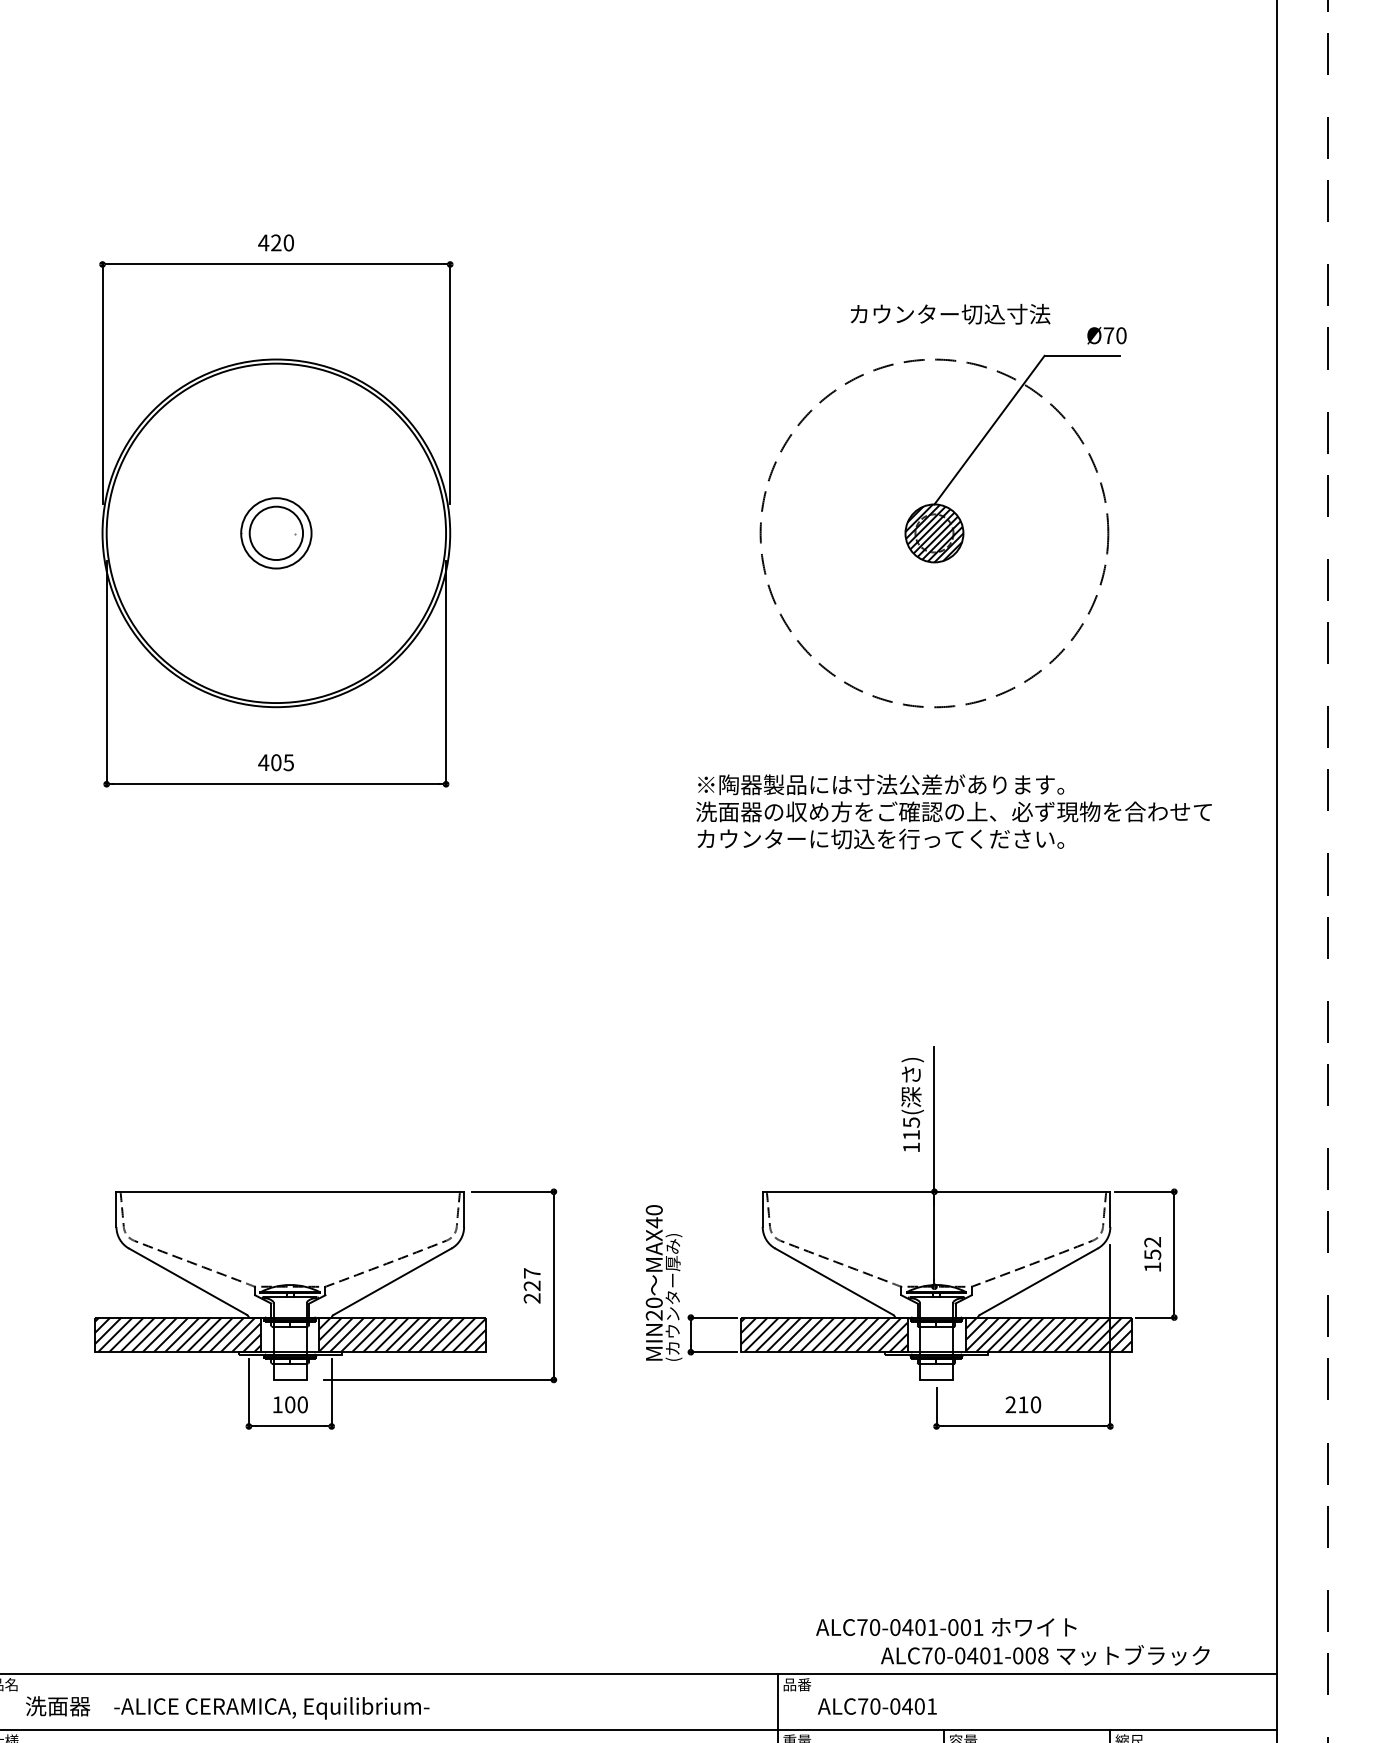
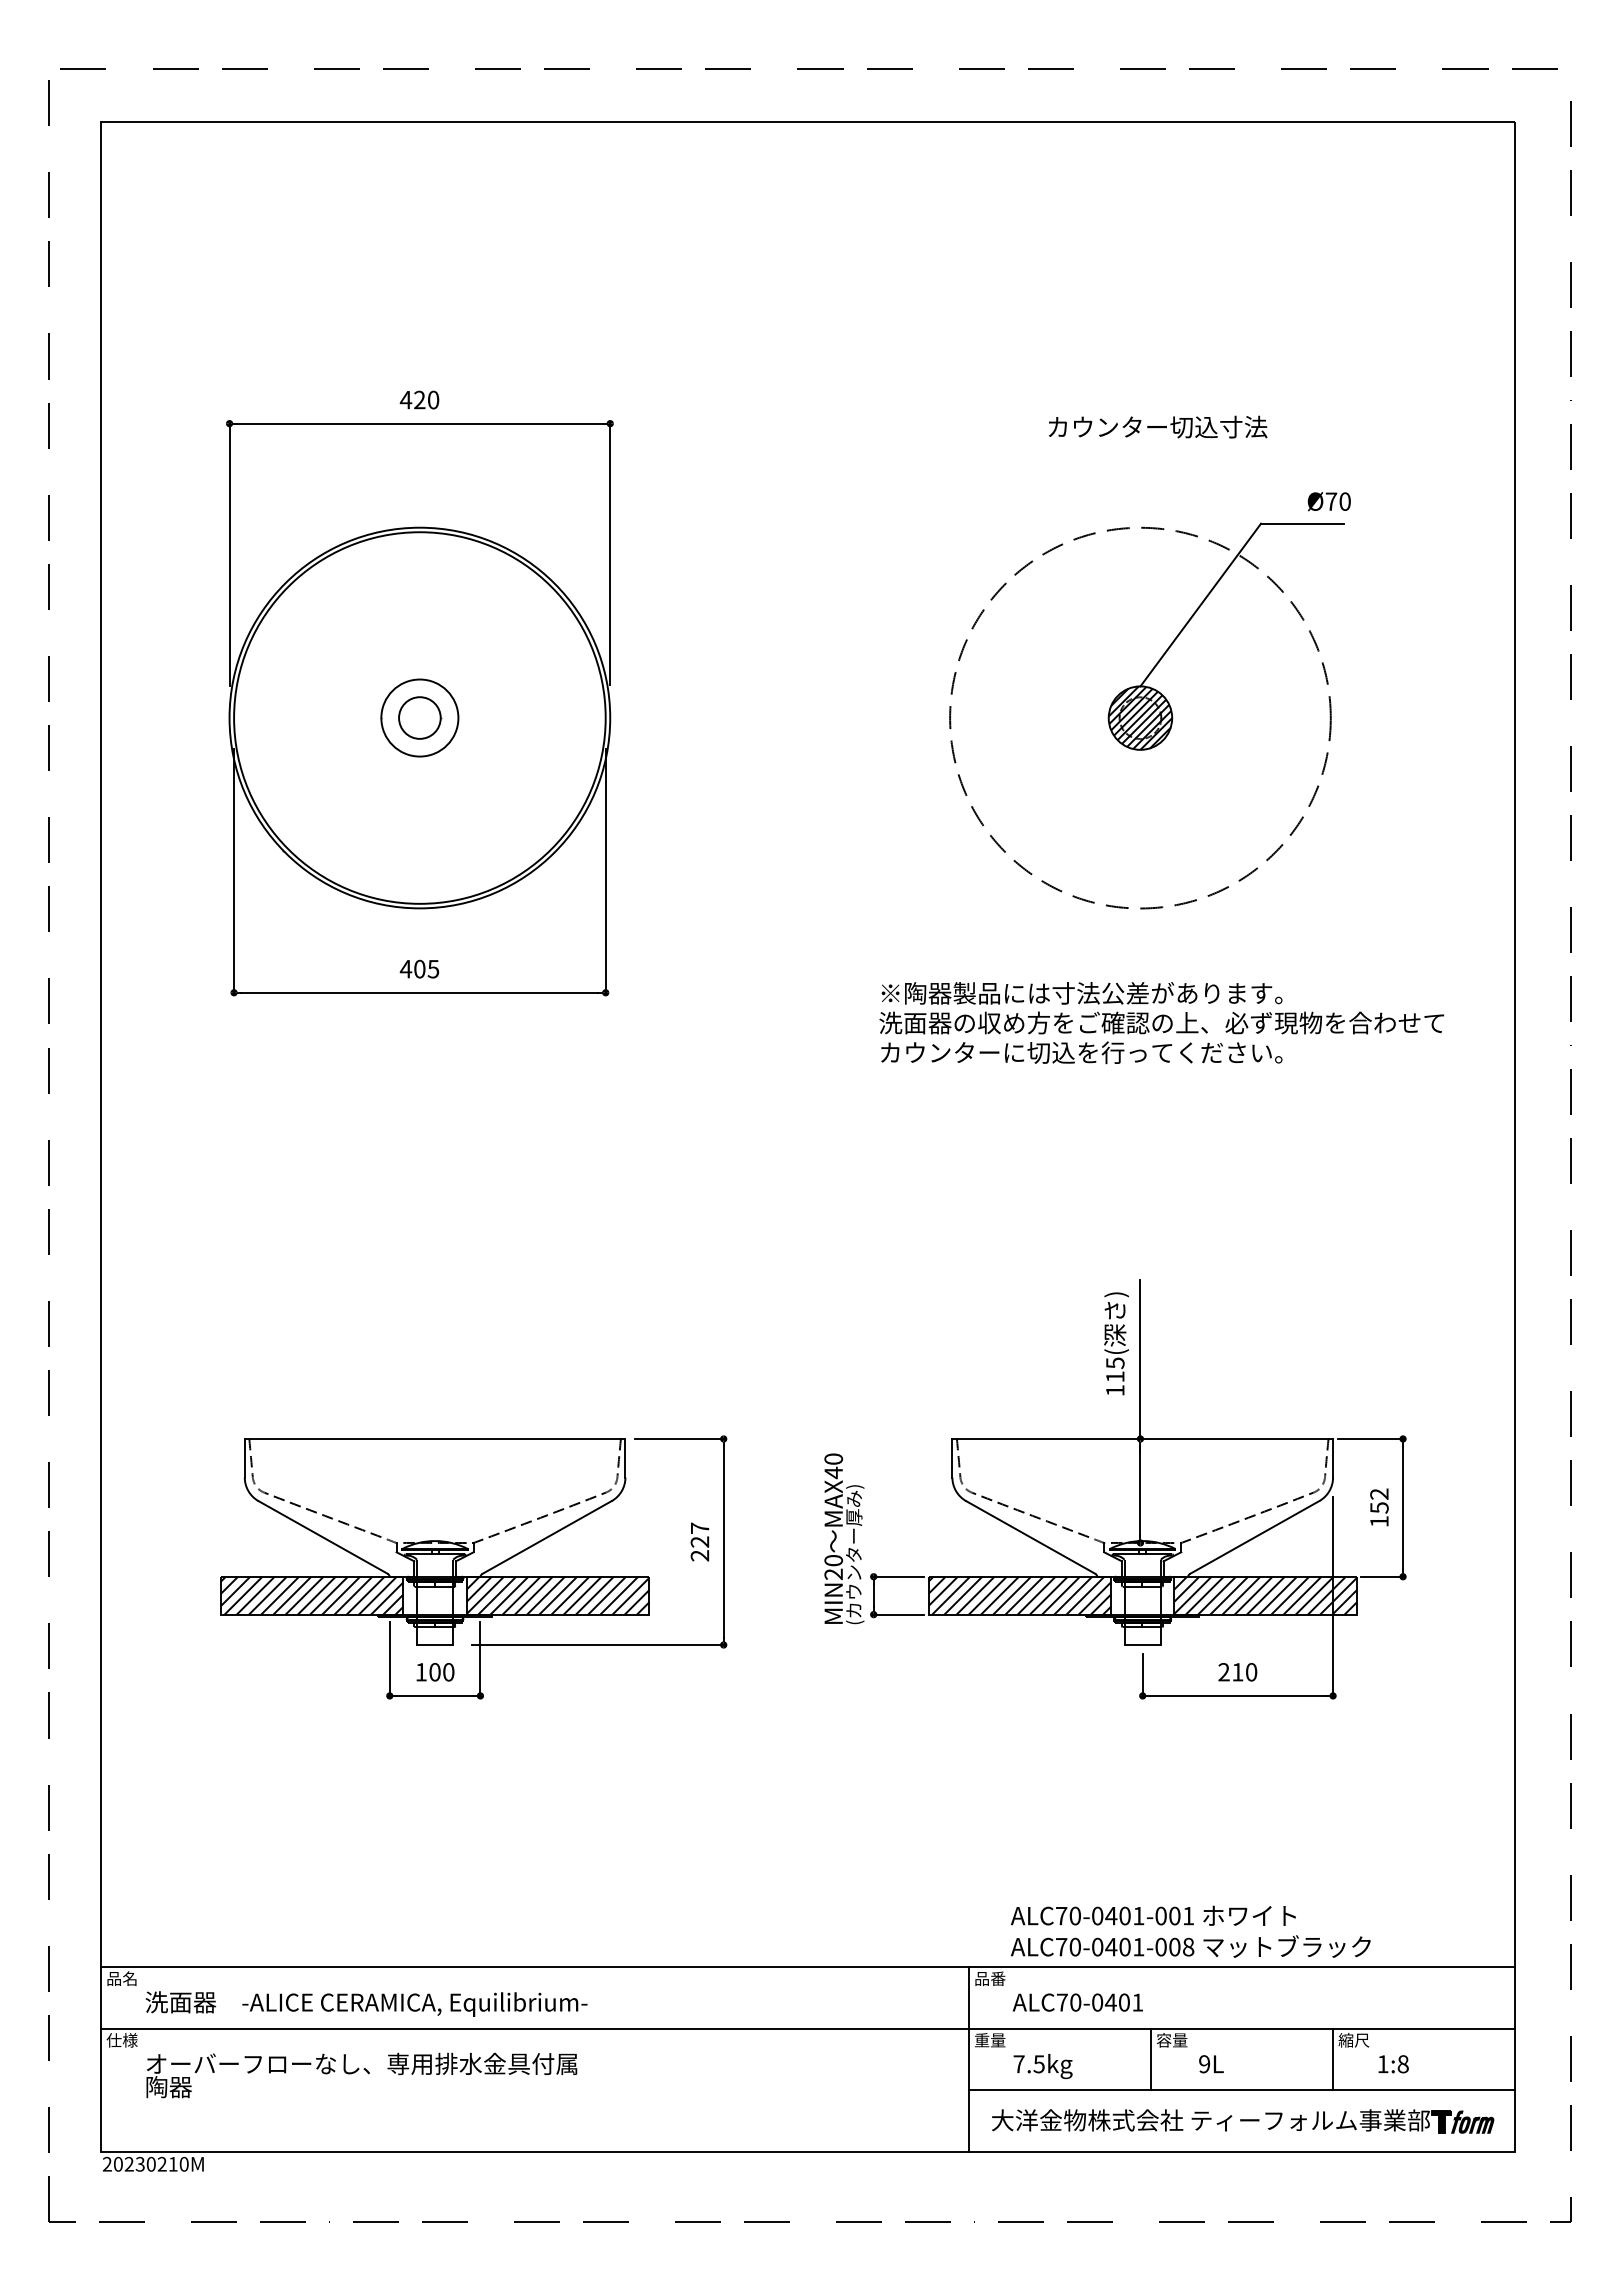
text: (950, 313) -> (1157, 426), moved
circle: (276, 532) -> (419, 717), size x0.71
text: (1045, 1655) -> (1190, 1946), moved

